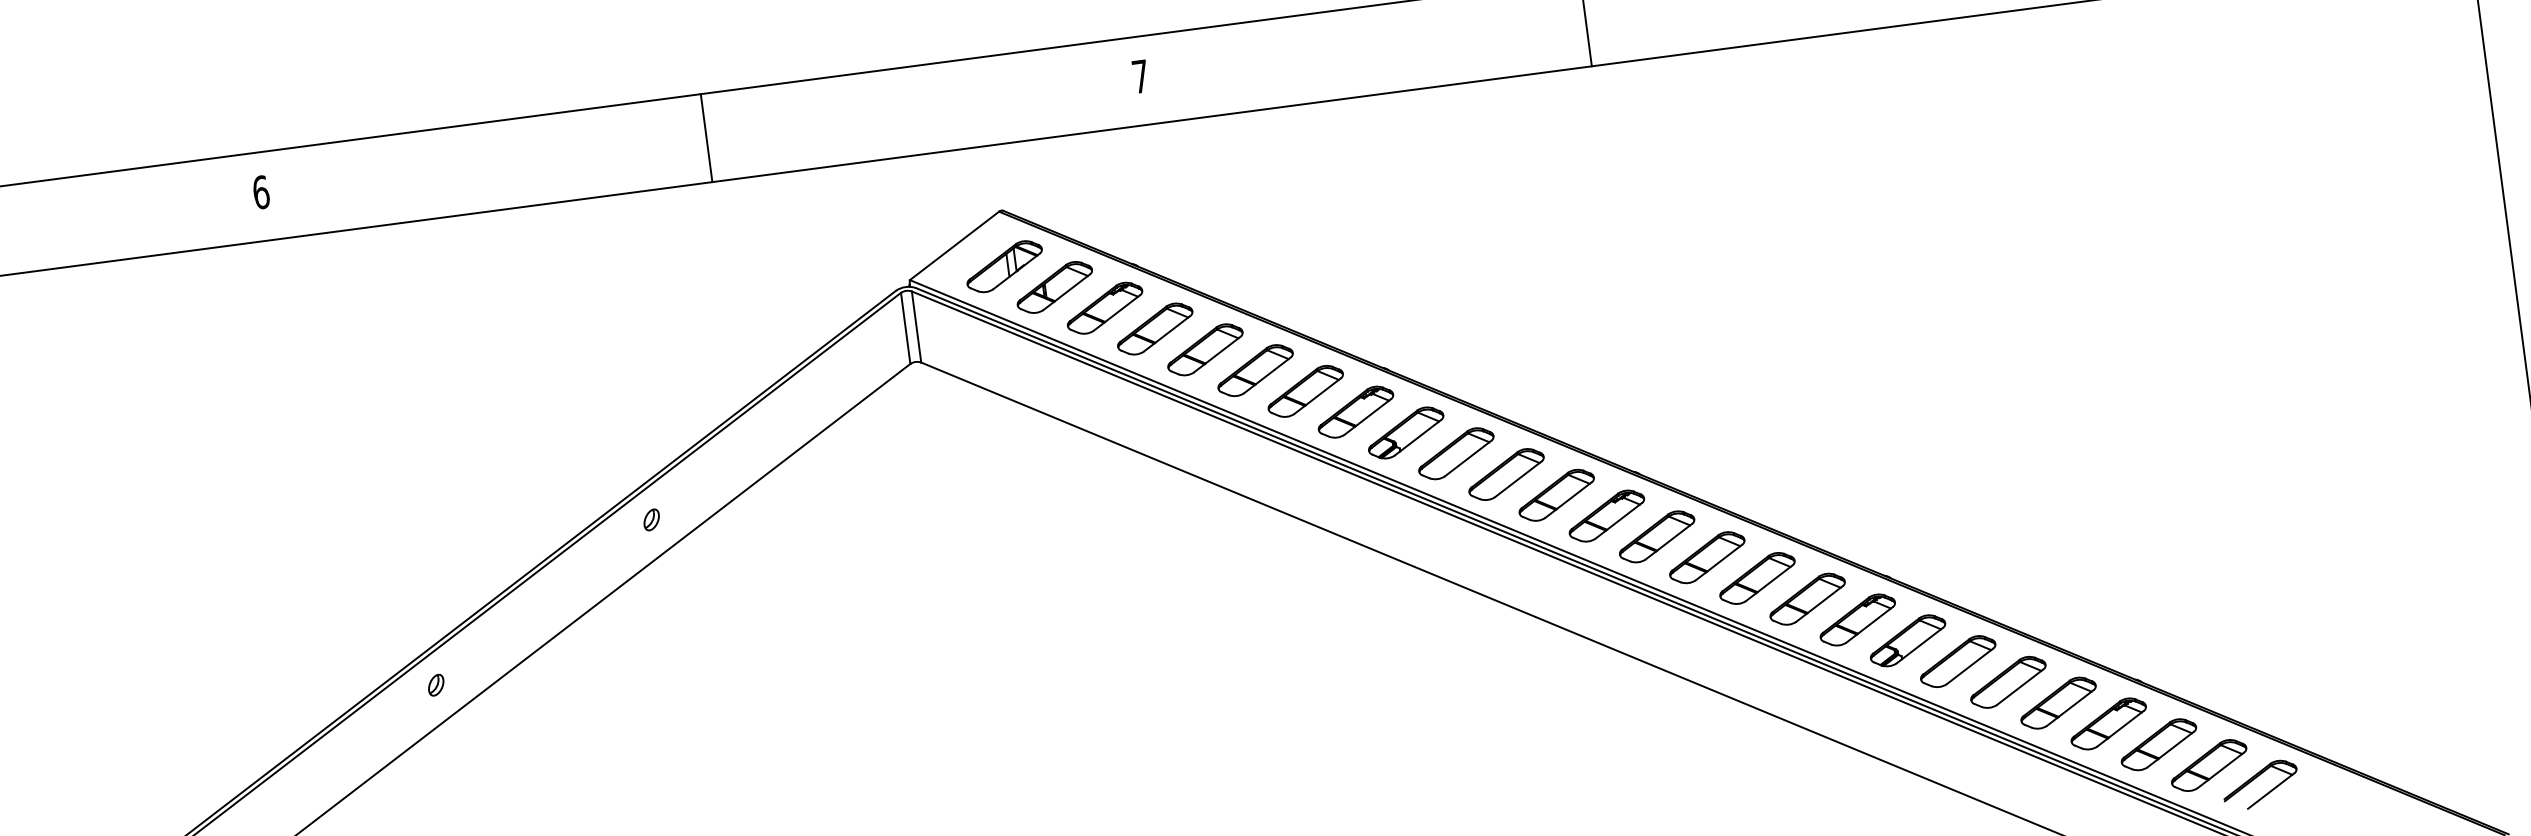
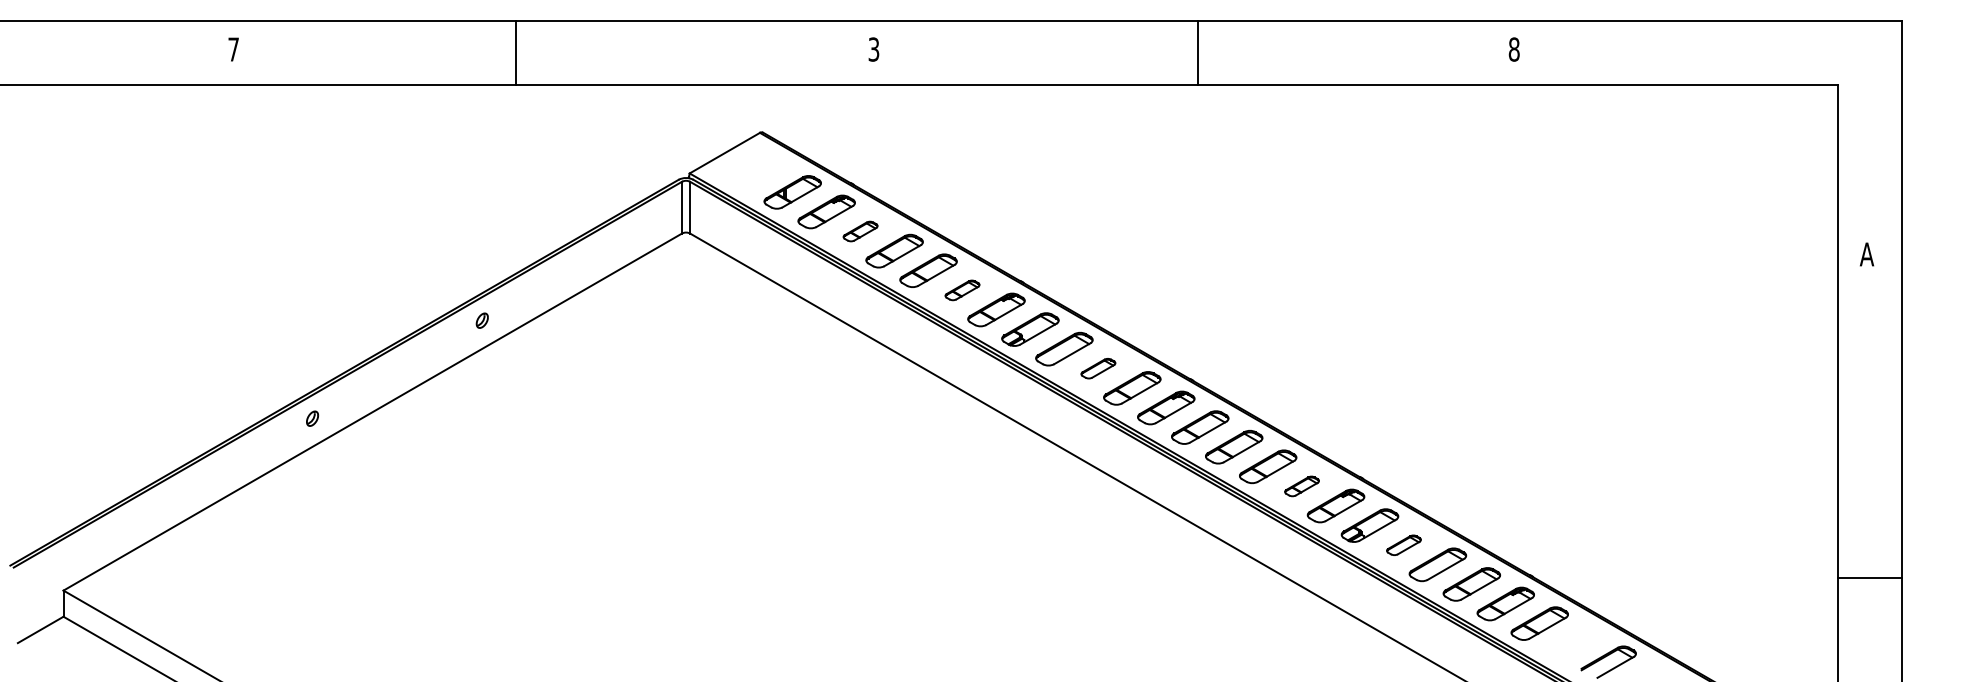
text: (1139, 76) -> (873, 49), 7 -> 3
line: (706, 137) -> (515, 52), moved
text: (260, 192) -> (233, 49), 6 -> 7
part: (1004, 266) -> (758, 172), removed
part: (1155, 328) -> (860, 231), size x0.6
part: (1305, 391) -> (962, 290), size x0.6
part: (1506, 474) -> (1098, 368), size x0.6
part: (1806, 599) -> (1301, 486), size x0.6
part: (1957, 662) -> (1403, 545), size x0.6
part: (2208, 765) -> (1573, 643), removed

